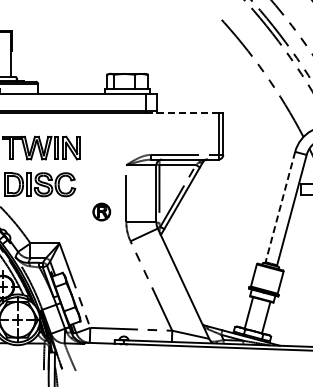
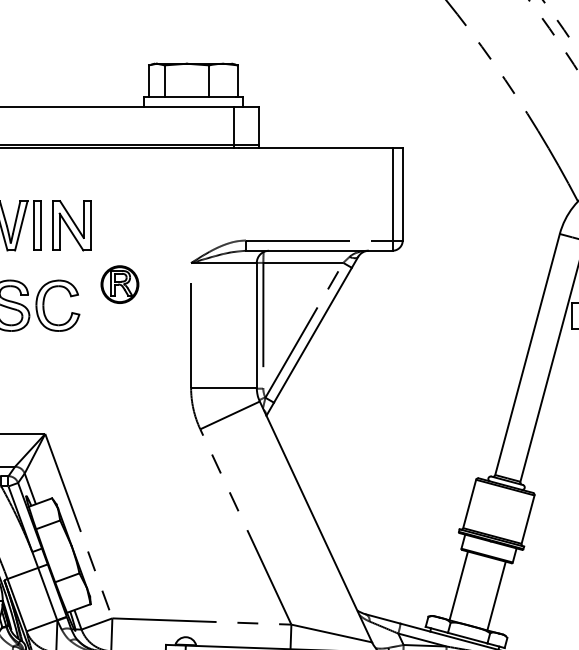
line: (182, 112) -> (313, 148), dashed -> solid
line: (280, 207) -> (527, 355), dashed -> solid
part: (101, 211) -> (119, 283), moved

